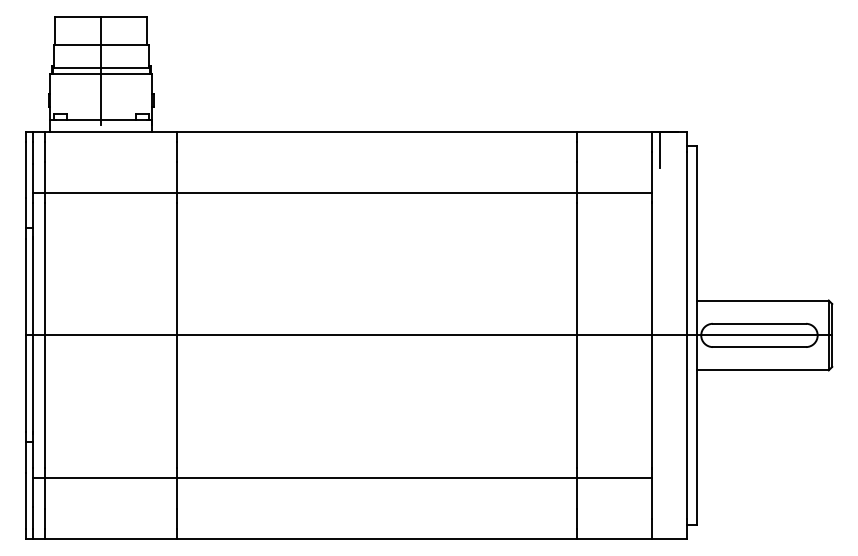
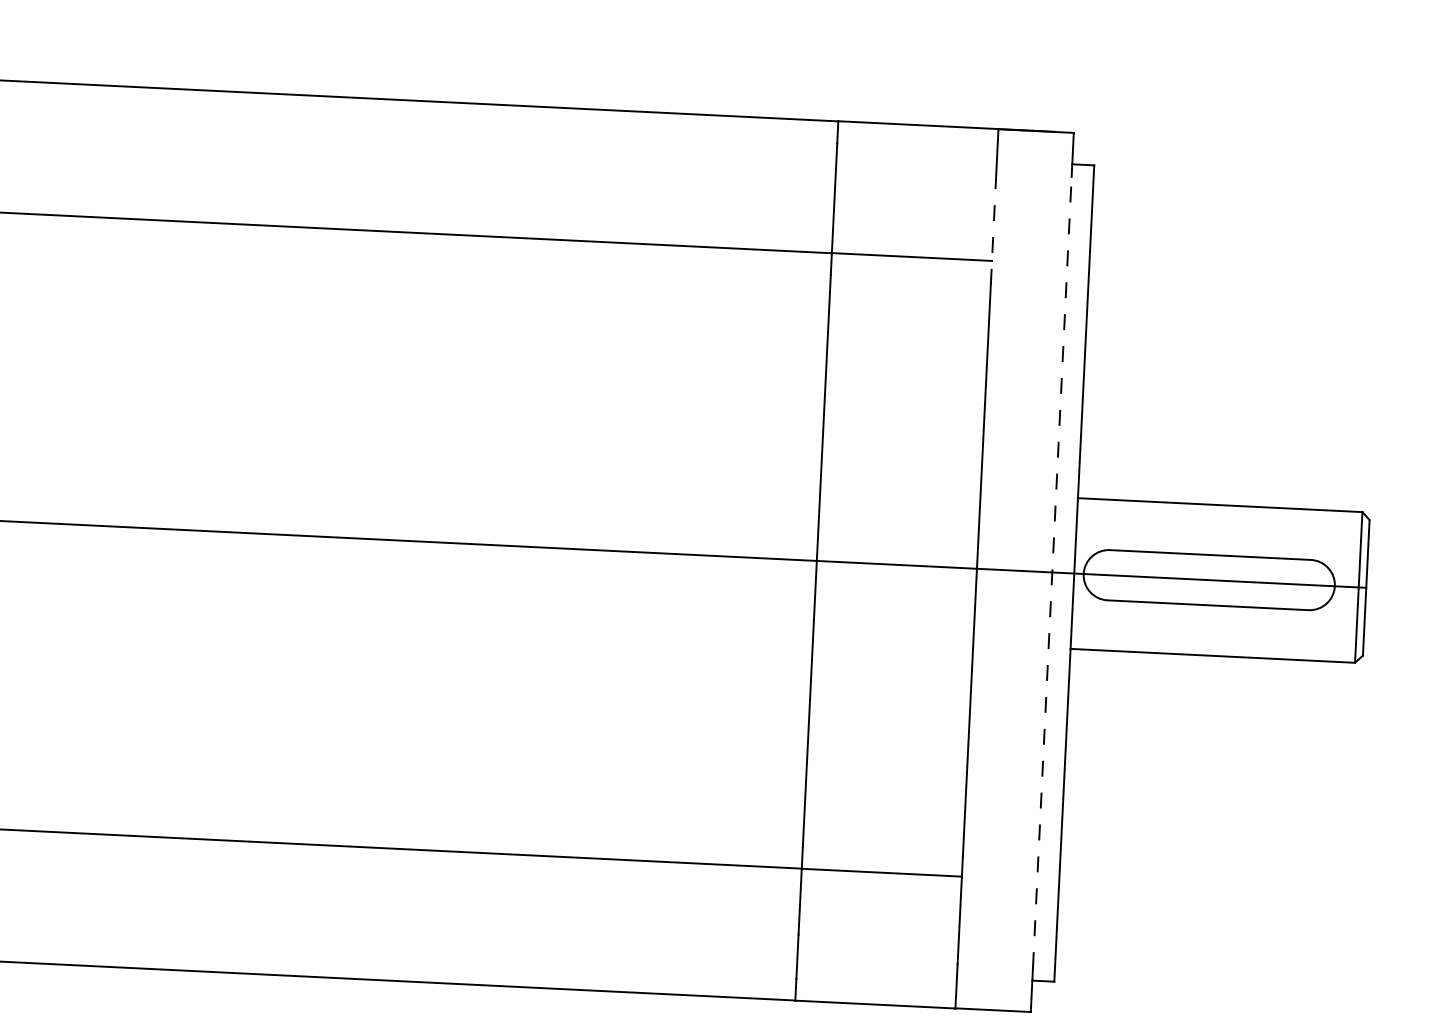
line: (660, 149) -> (1015, 168), removed
line: (651, 176) -> (993, 225), solid -> dashed
line: (686, 334) -> (1052, 570), solid -> dashed

